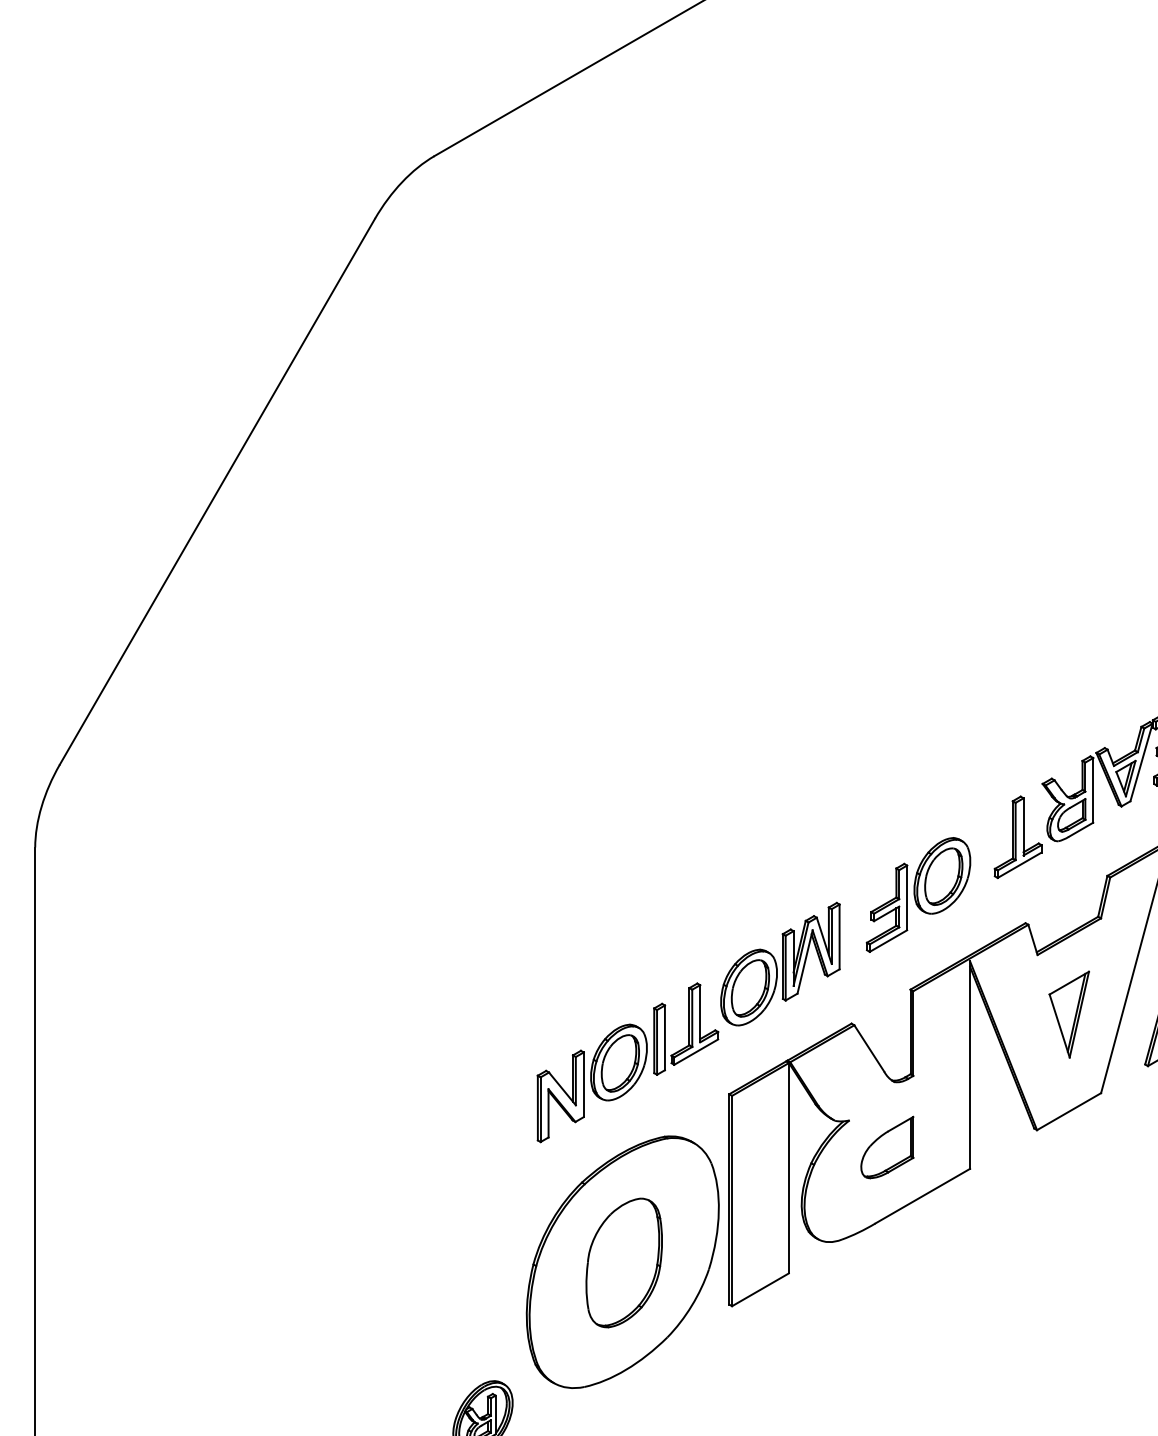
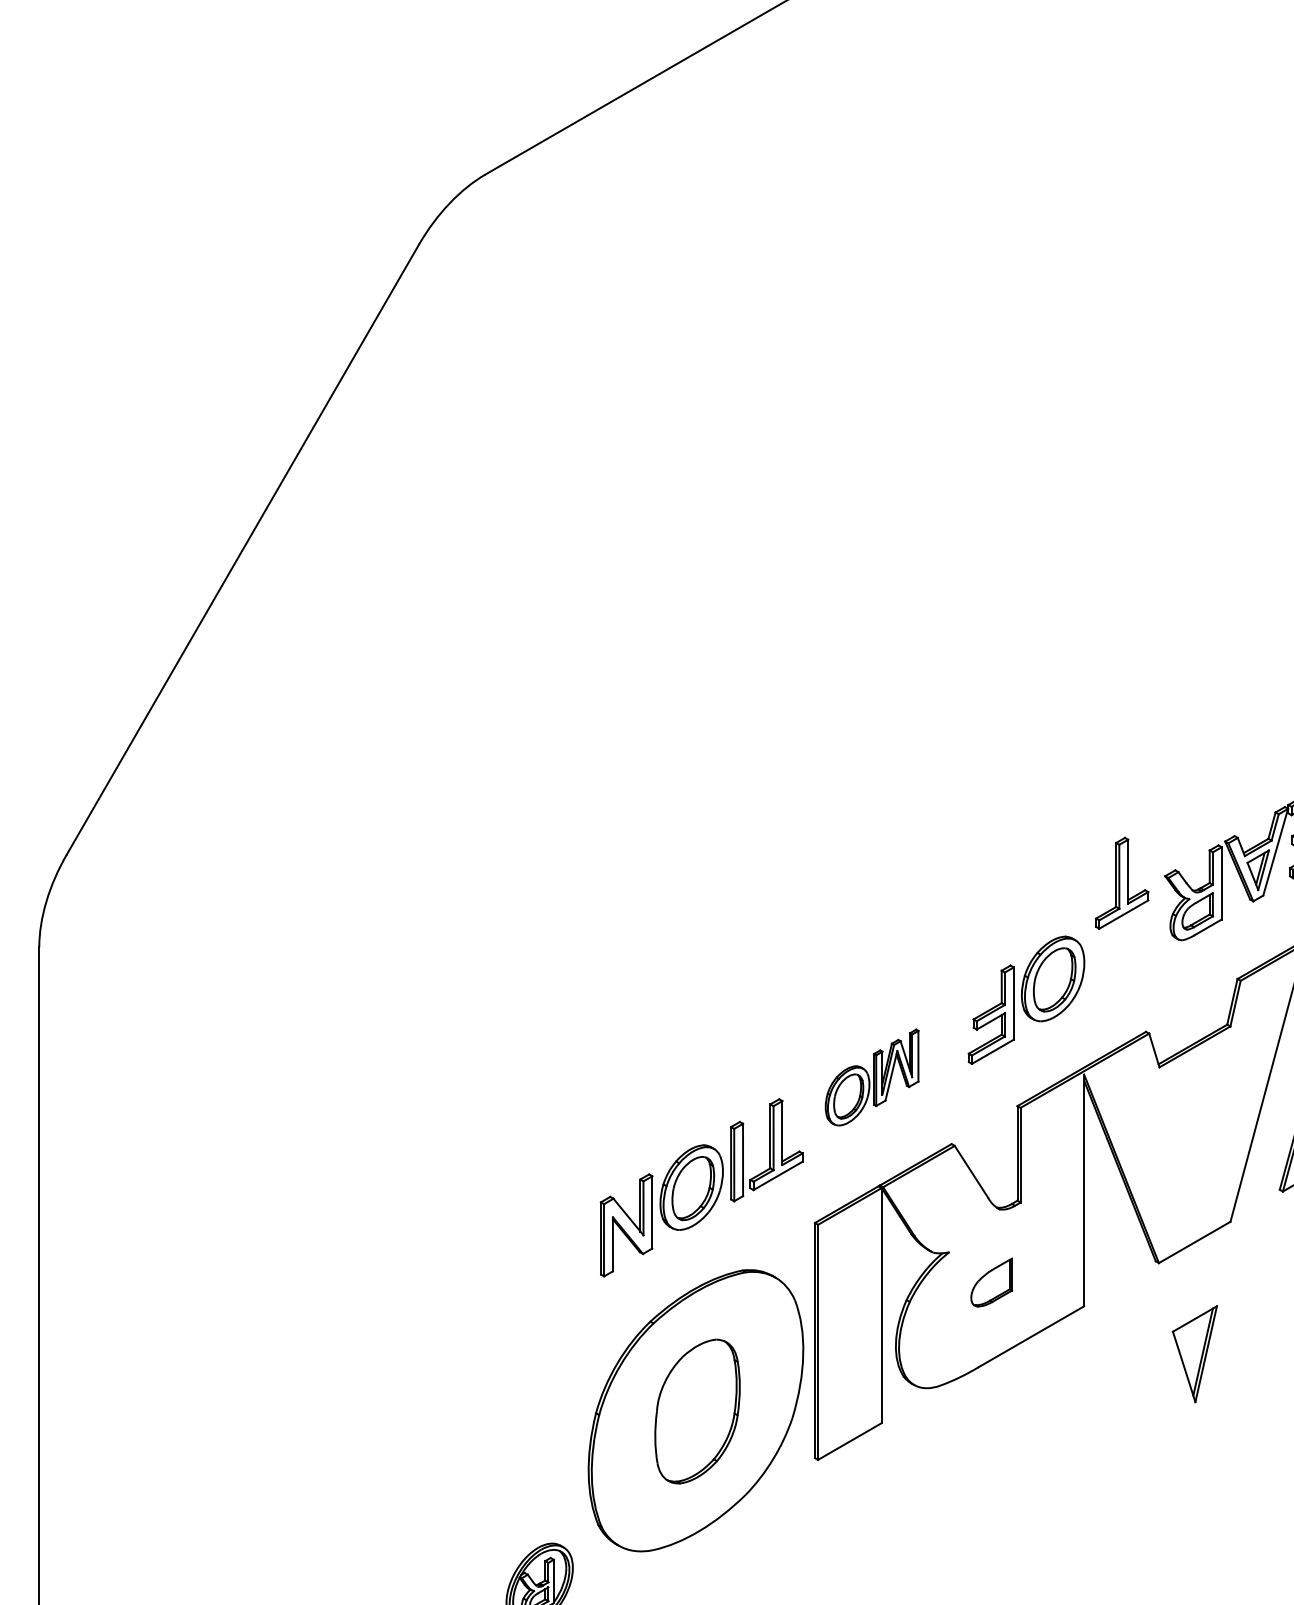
part: (1017, 837) -> (1121, 883), moved
part: (780, 963) -> (872, 1076), size x0.7
part: (1068, 1014) -> (1194, 1354), moved
part: (887, 1147) -> (991, 1282), size x0.7

